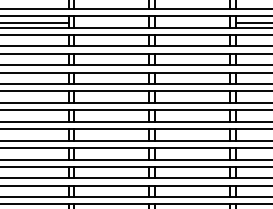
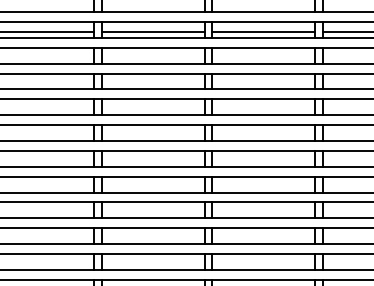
line: (111, 23) -> (152, 32), added
line: (192, 23) -> (263, 32), added

